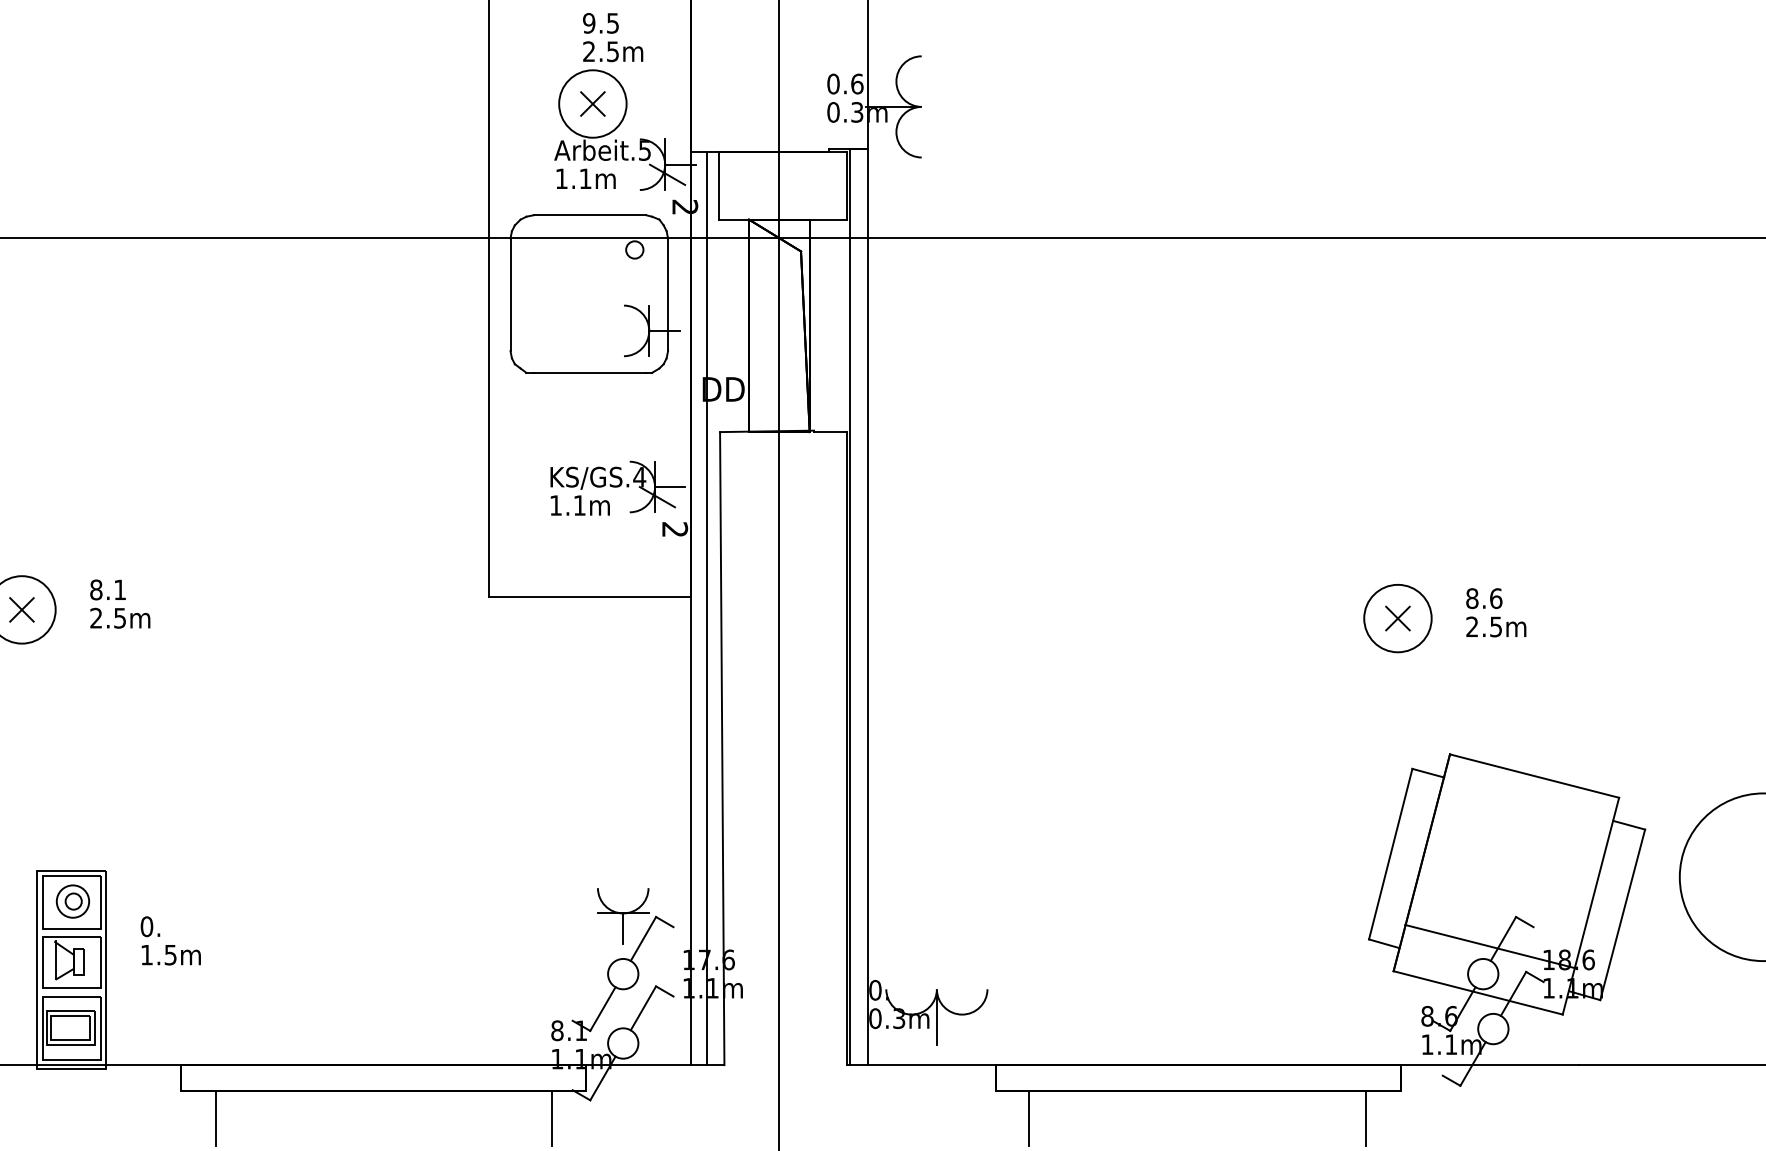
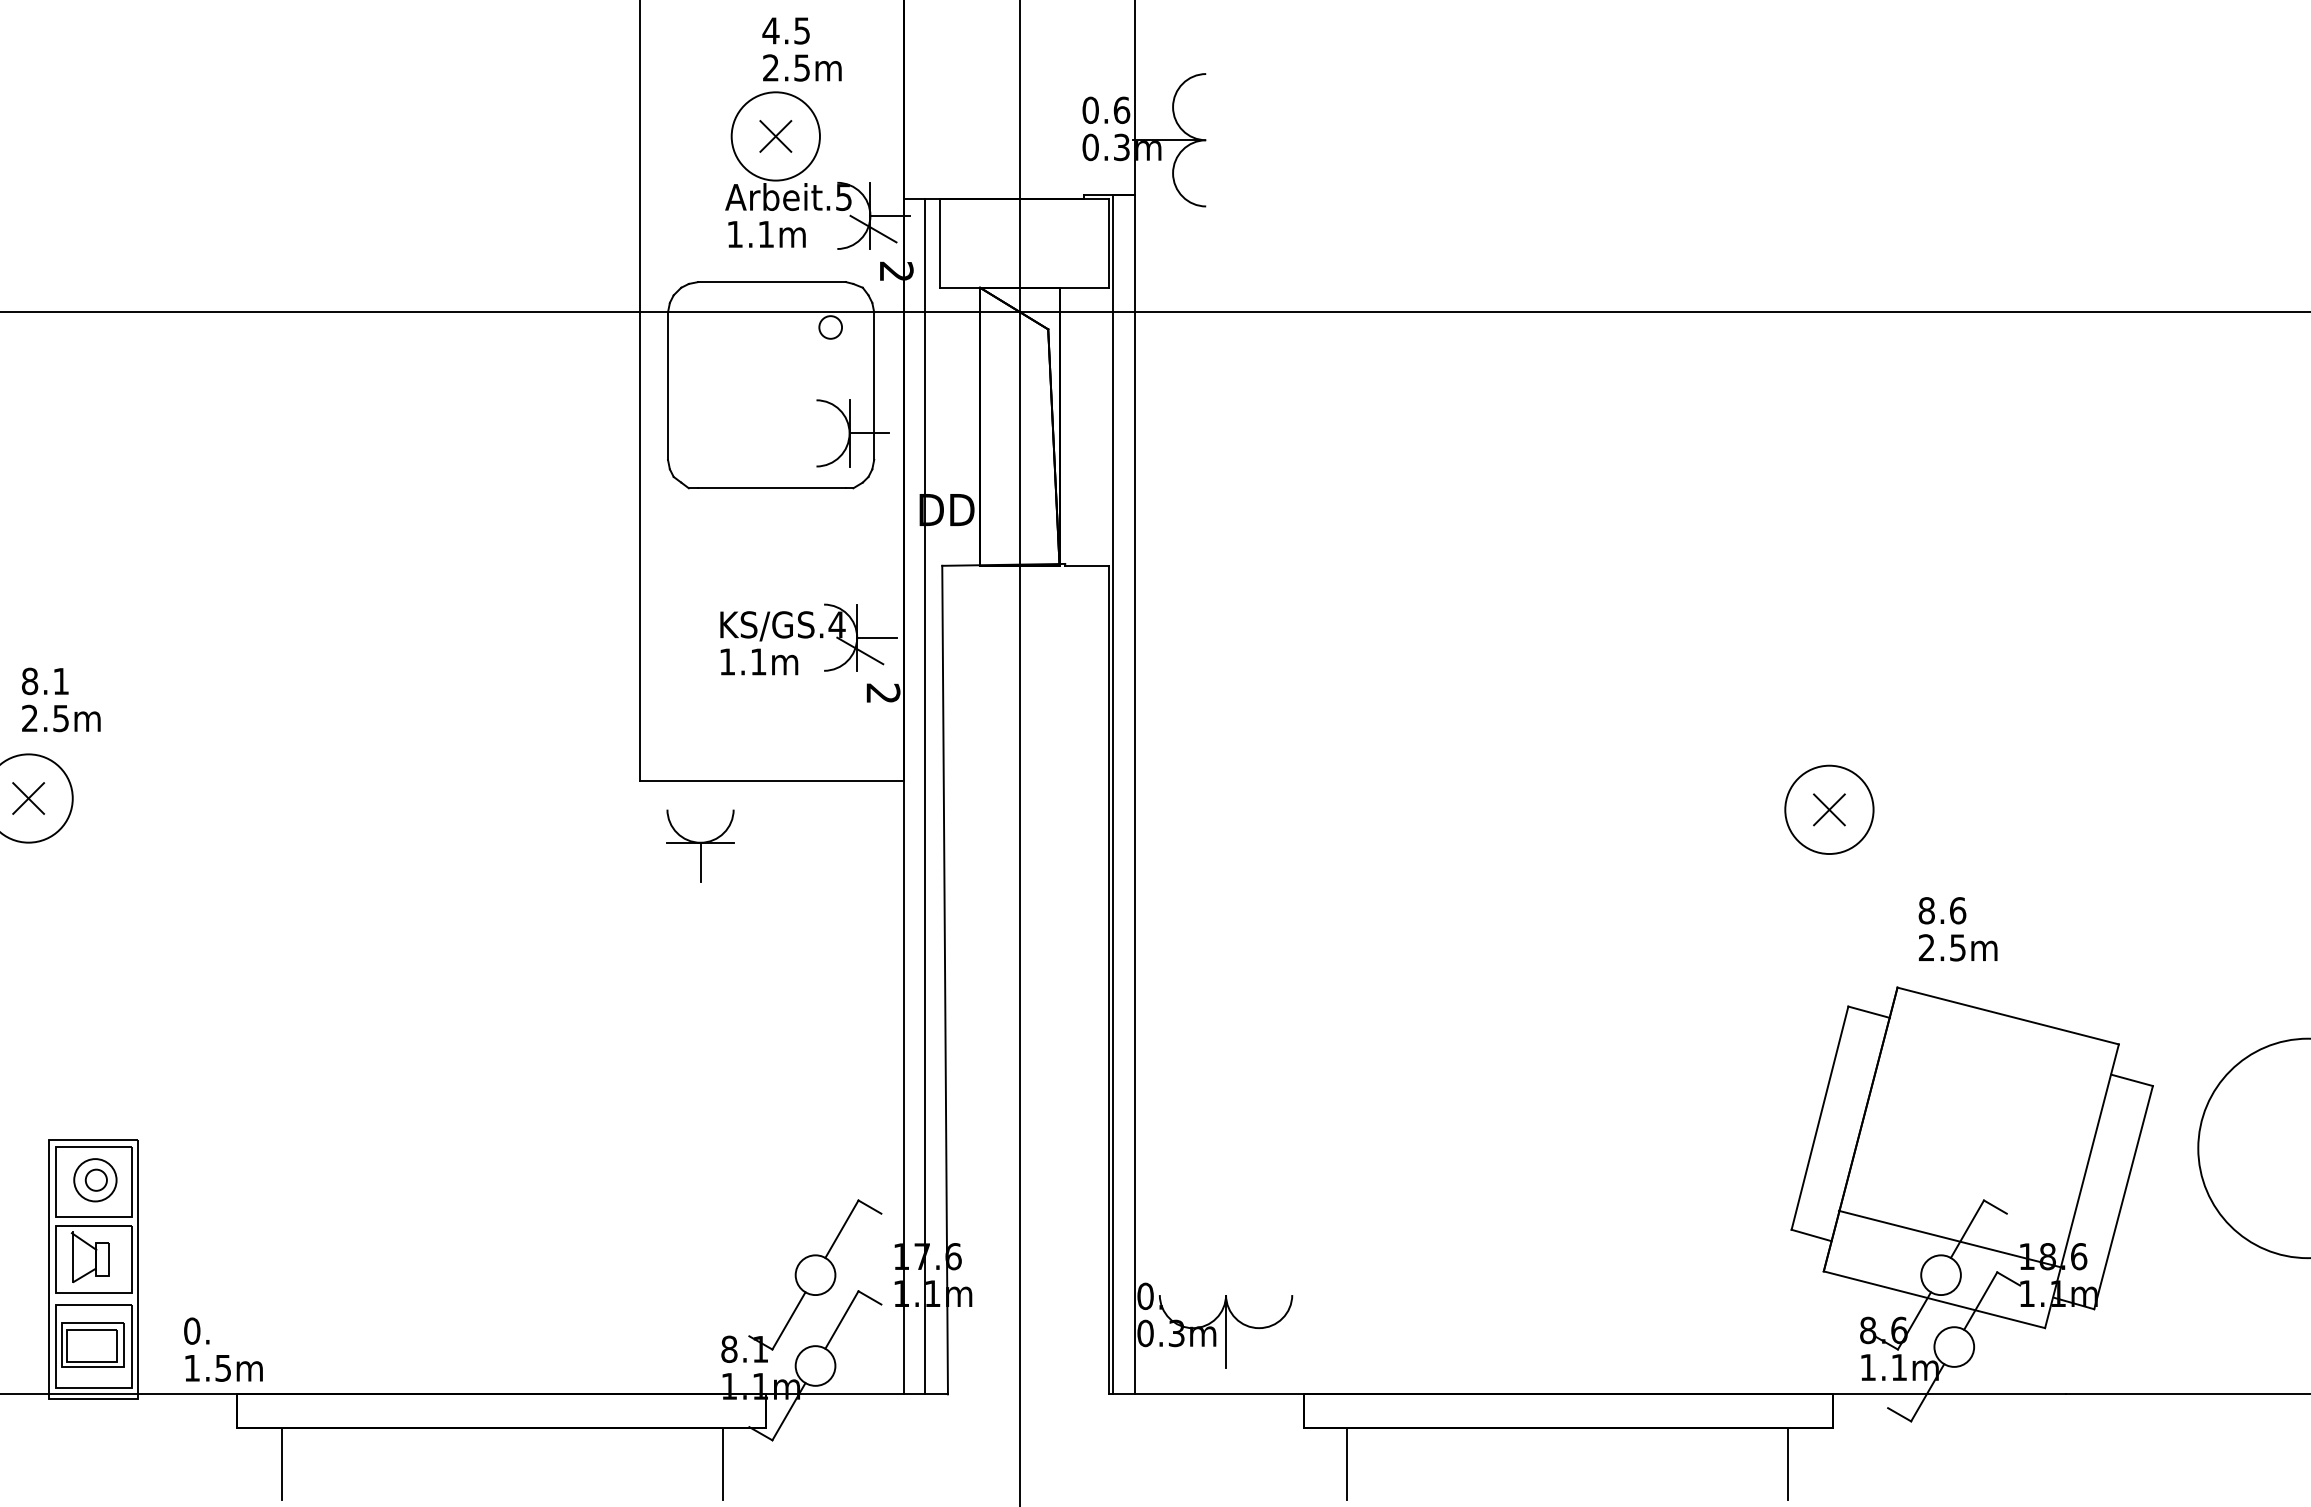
text: (588, 23) -> (770, 30), 9.5 -> 4.5
text: (120, 603) -> (61, 699), moved
text: (1495, 612) -> (1957, 929), moved
part: (623, 915) -> (700, 845), moved
text: (170, 940) -> (223, 1349), moved

